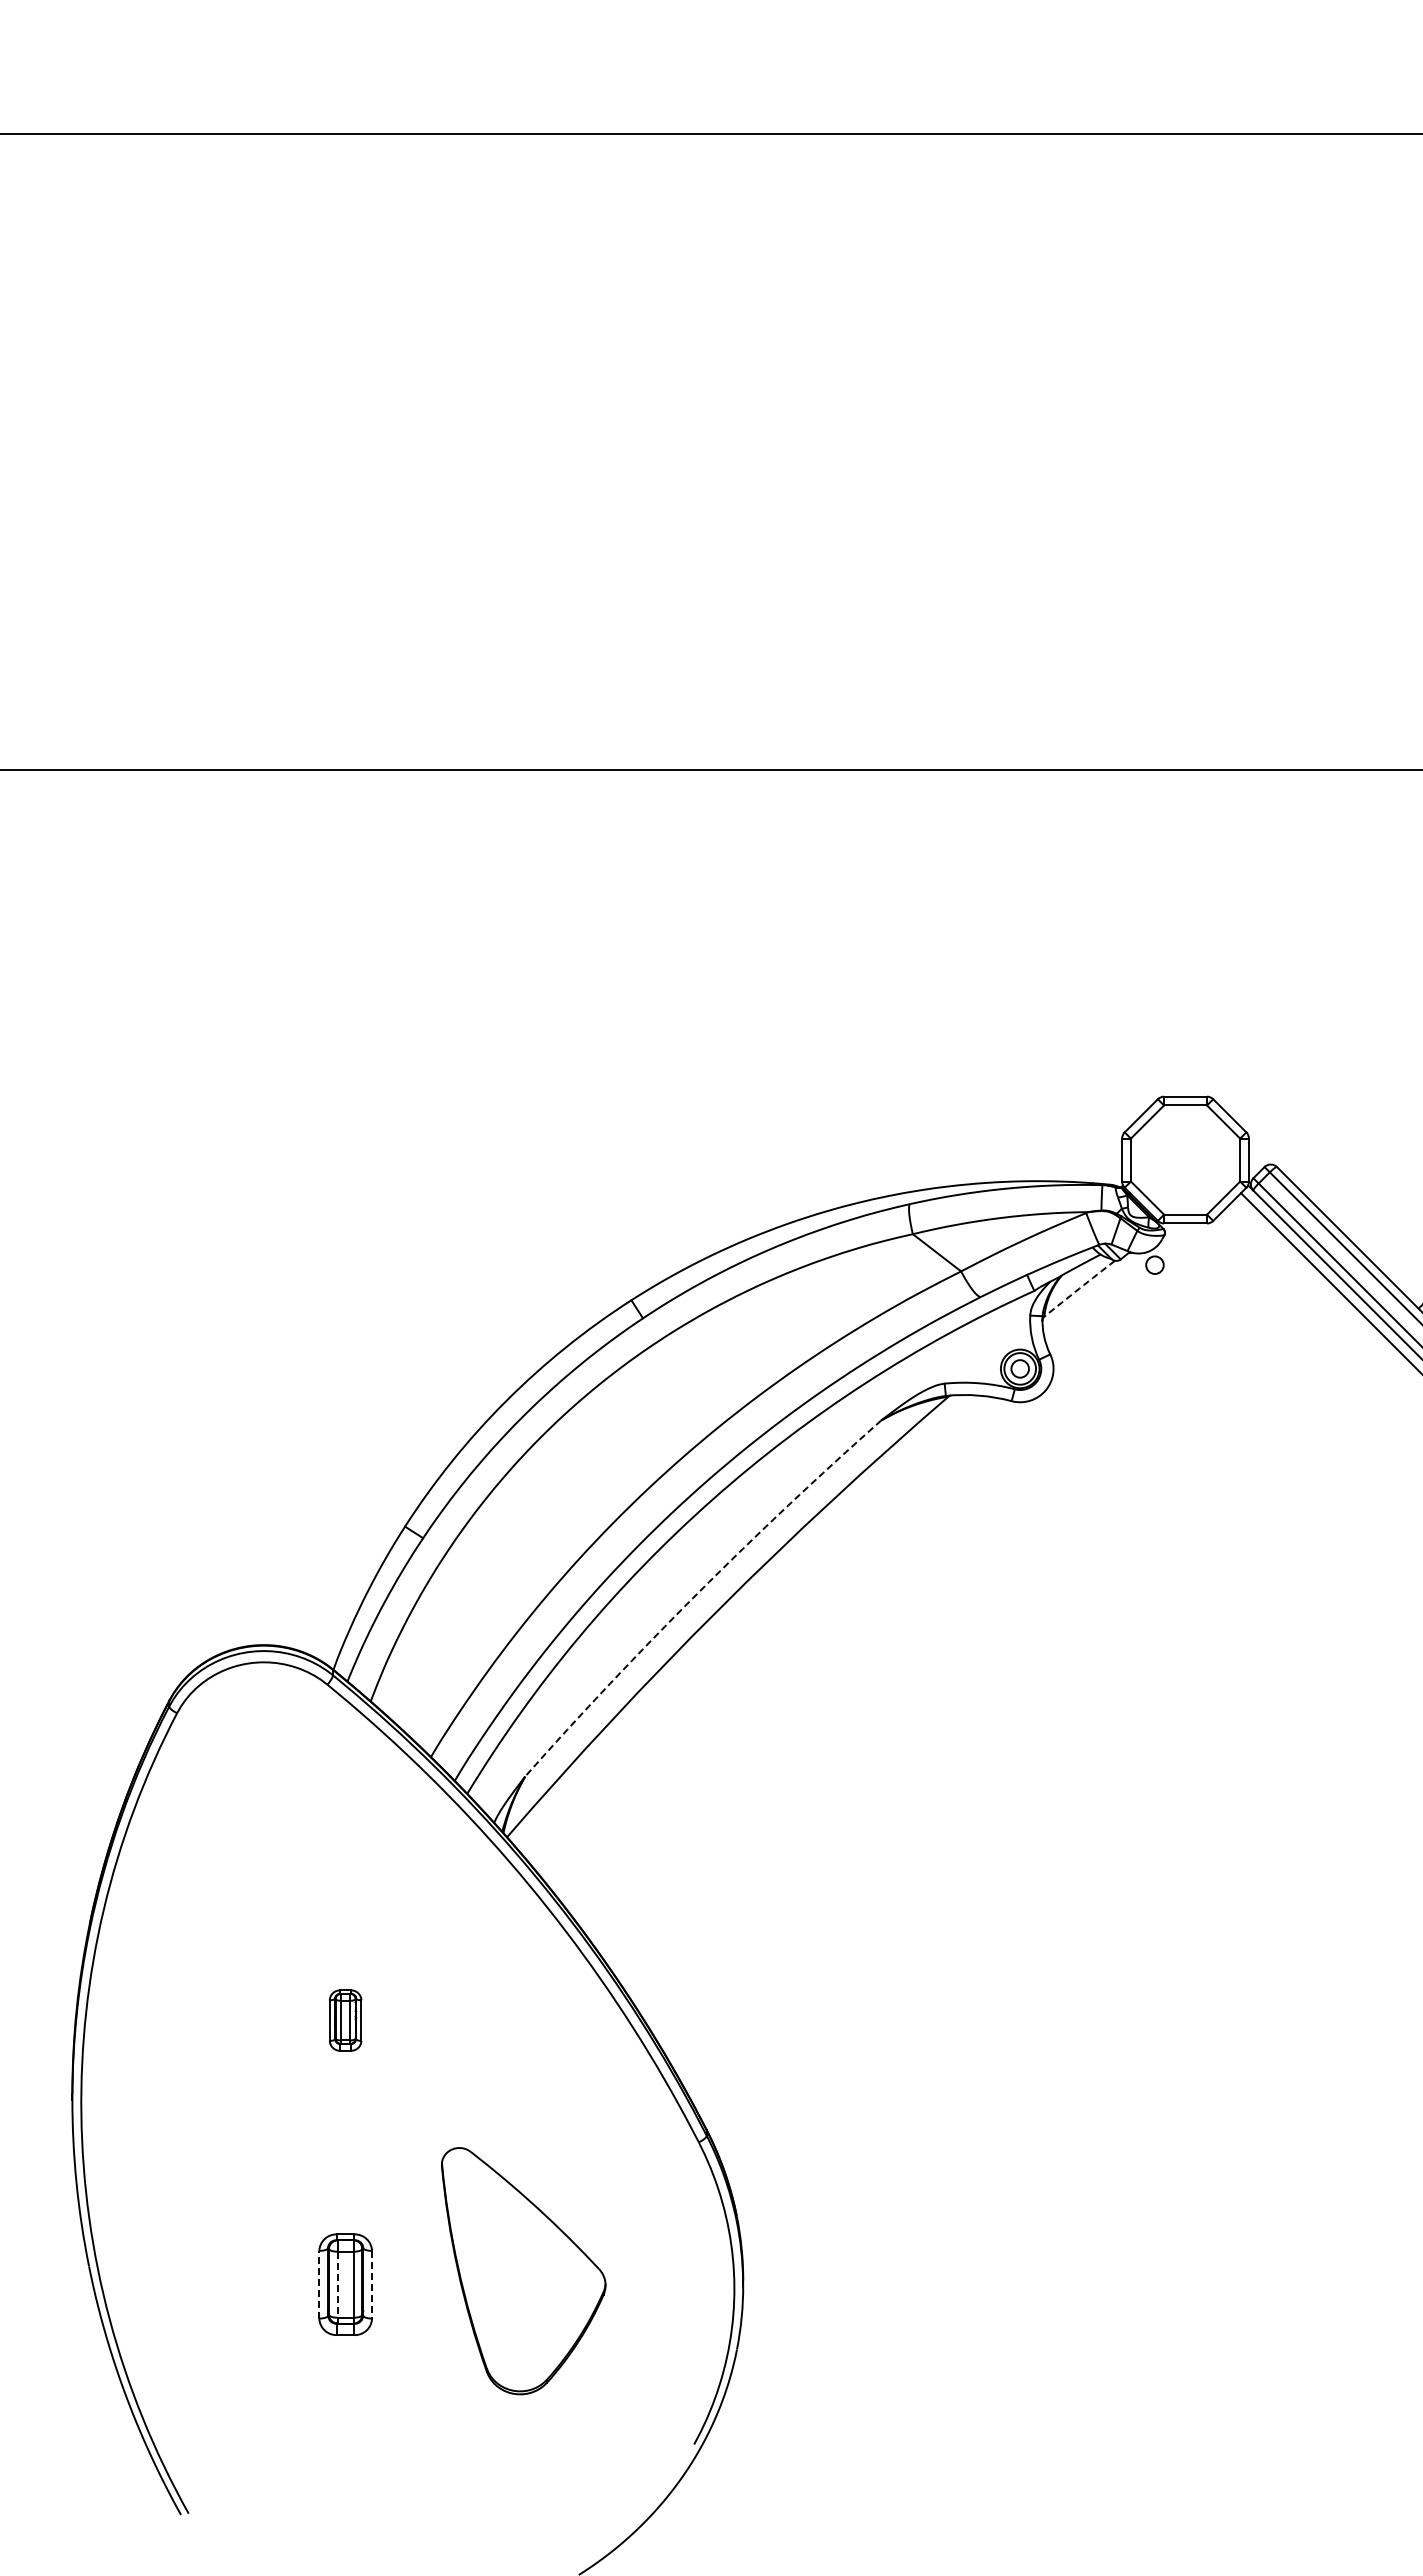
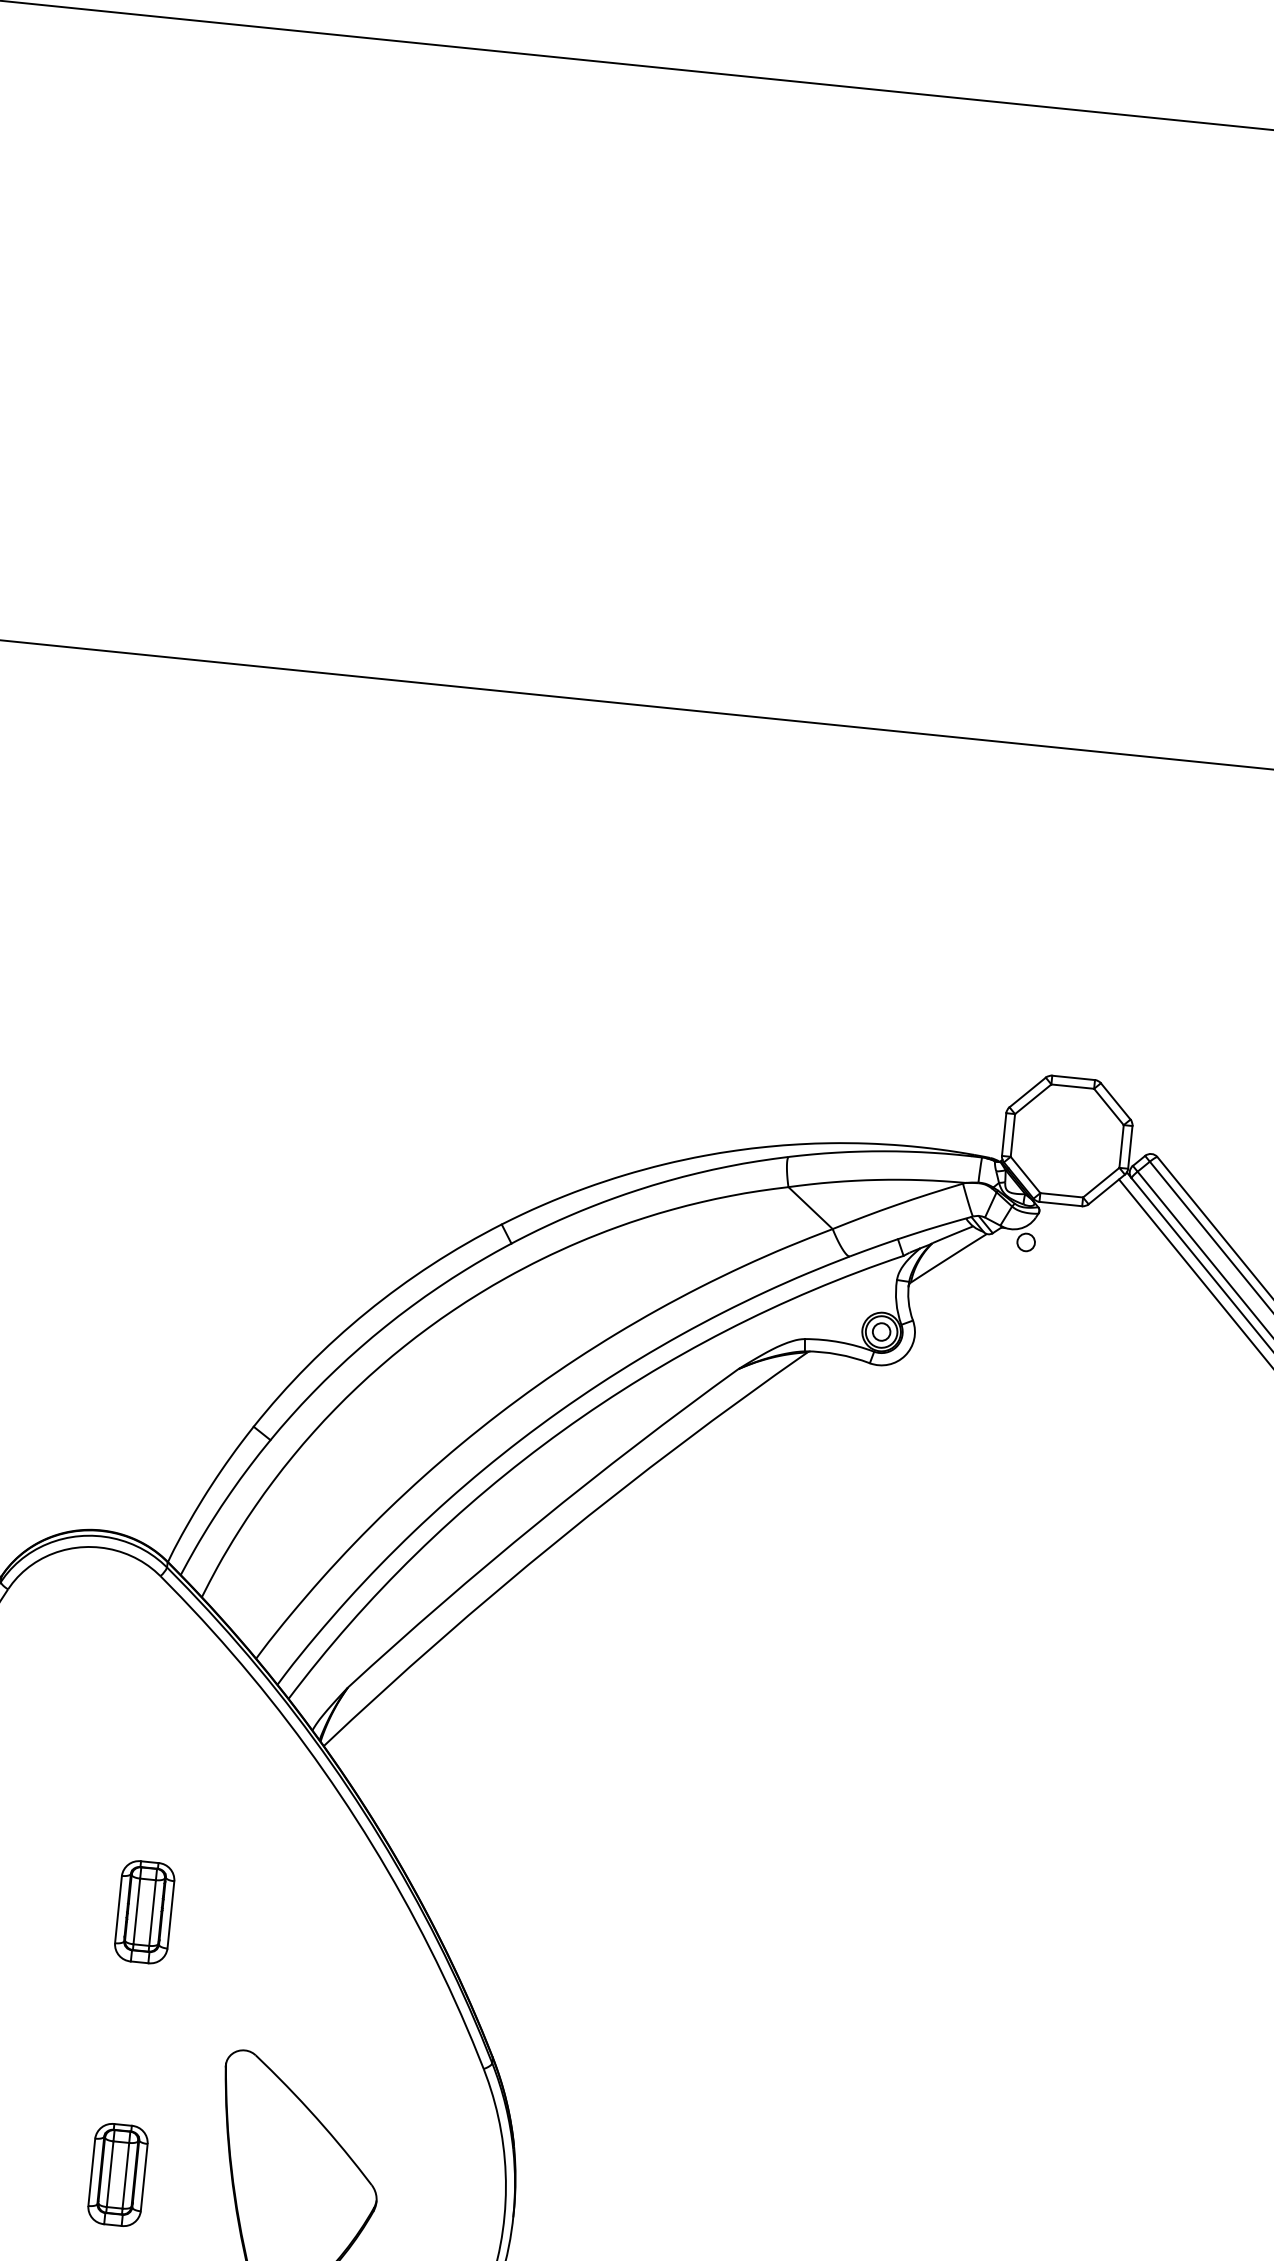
arc: (1079, 1288) -> (948, 1258), dashed -> solid
arc: (697, 1593) -> (537, 1522), dashed -> solid
part: (345, 2020) -> (144, 1912), size x1.67
line: (319, 2284) -> (91, 2172), dashed -> solid
line: (372, 2284) -> (144, 2177), dashed -> solid
line: (337, 2285) -> (109, 2174), dashed -> solid

